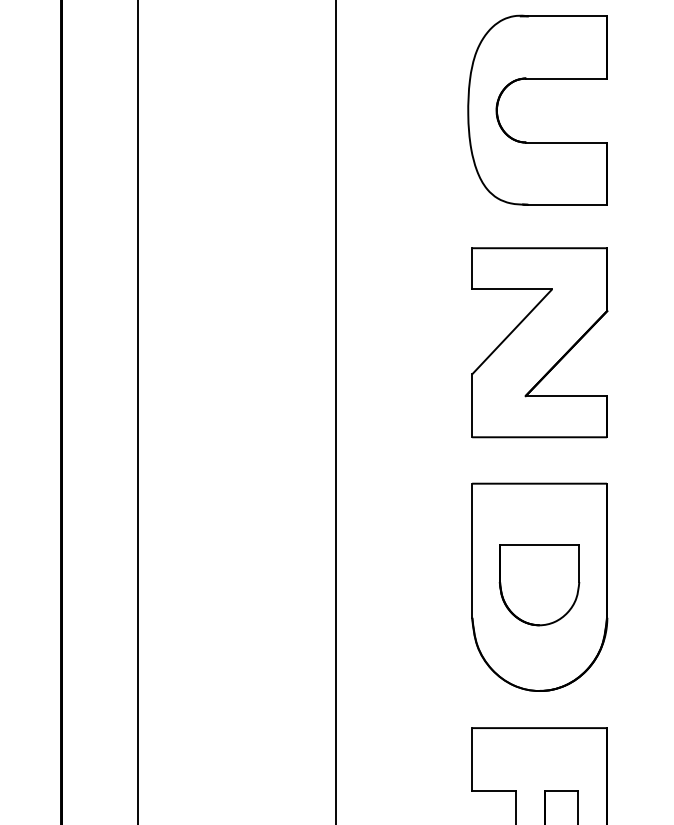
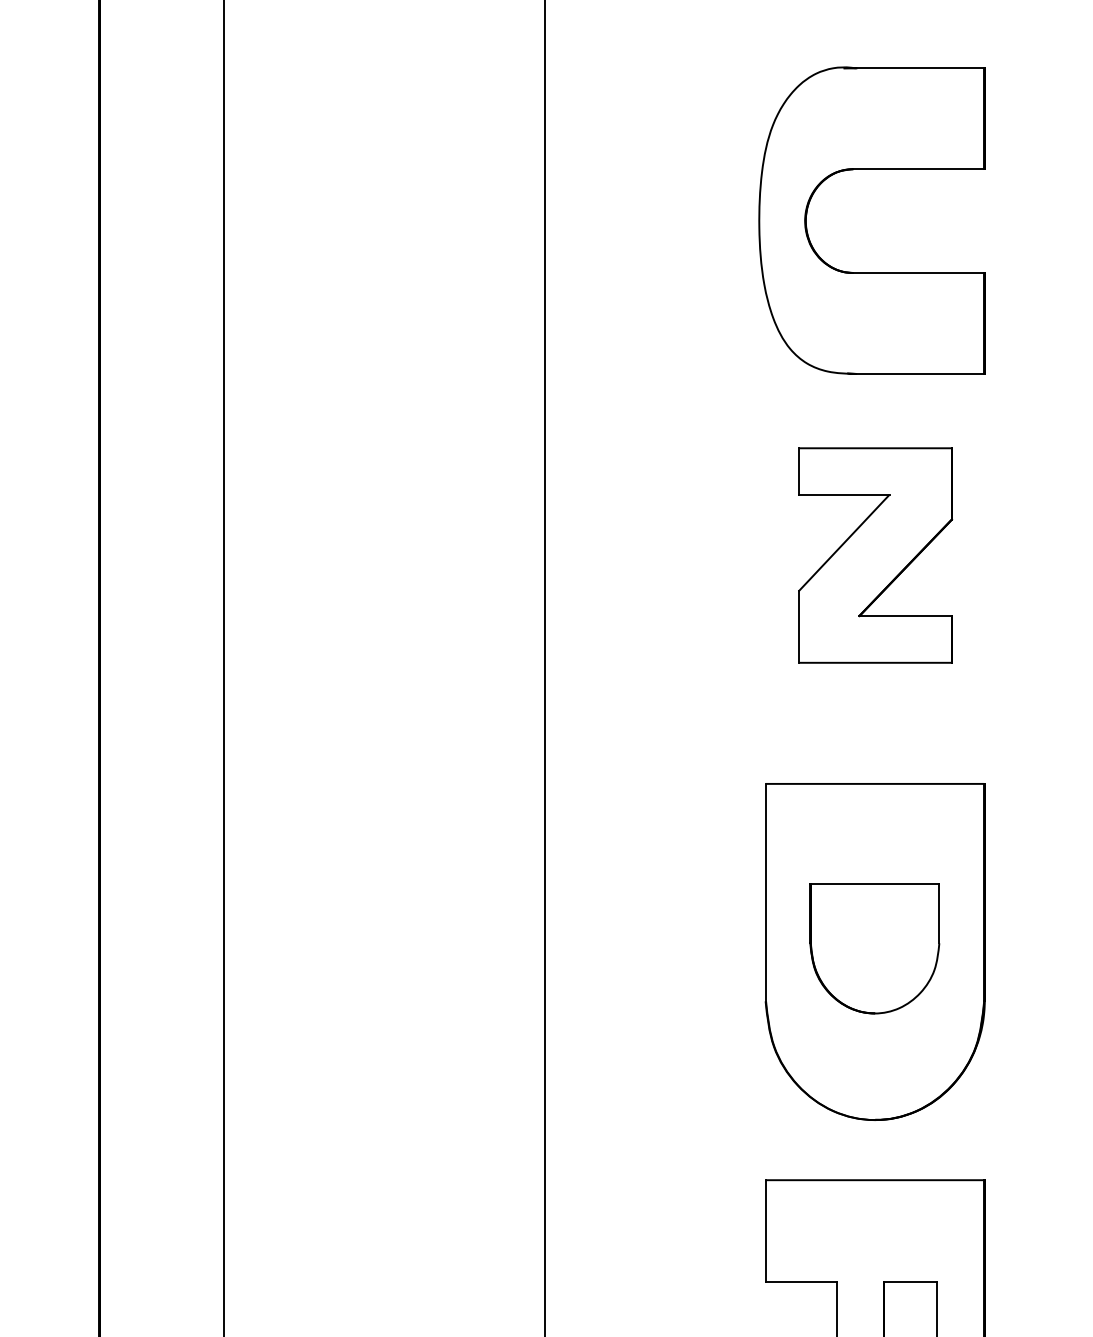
part: (537, 79) -> (871, 170), moved
part: (539, 342) -> (874, 555), size x0.7

